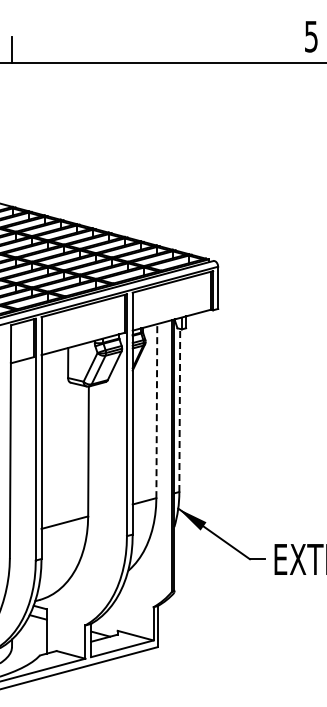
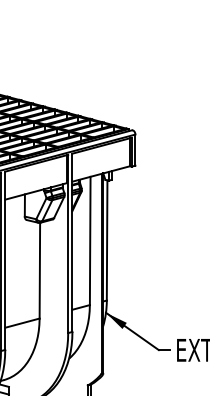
line: (156, 410) -> (89, 240), dashed -> solid
line: (179, 410) -> (106, 240), dashed -> solid

